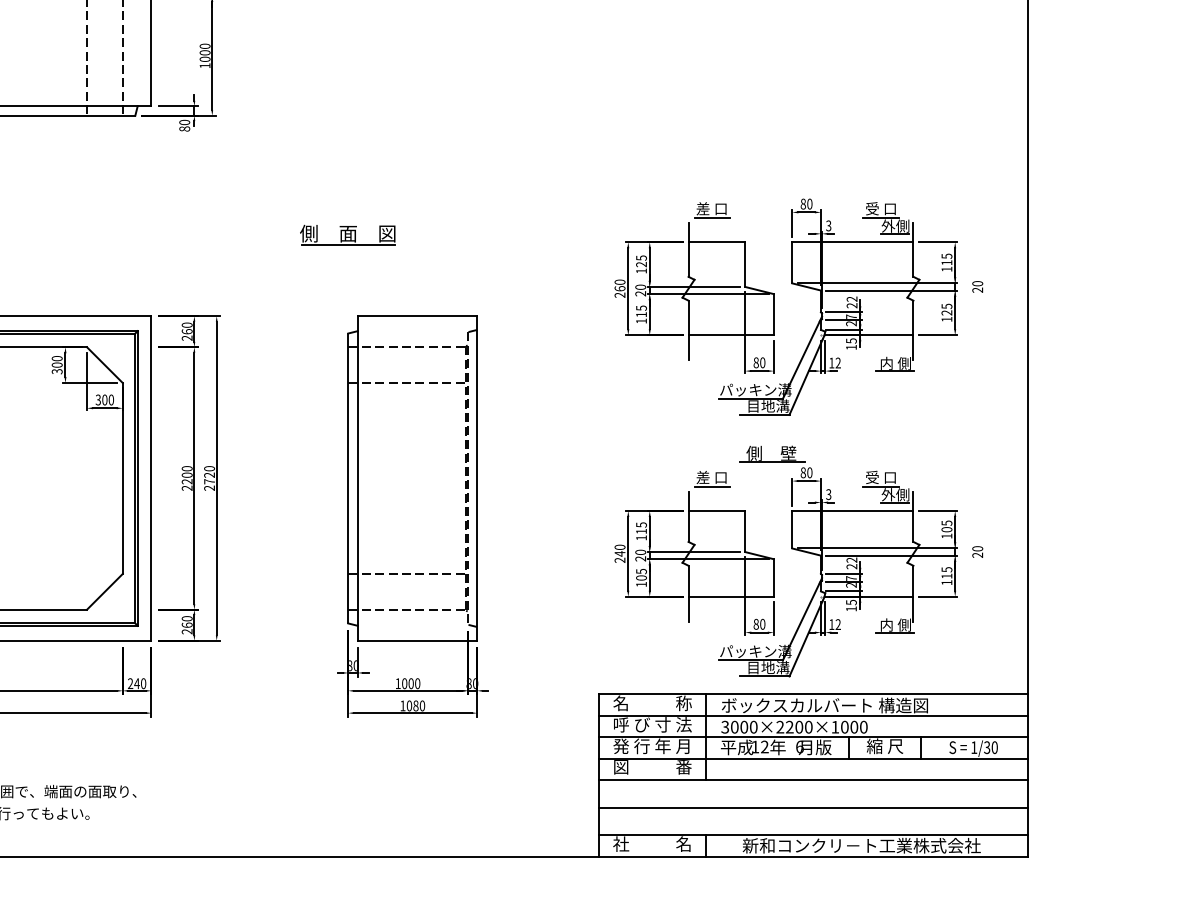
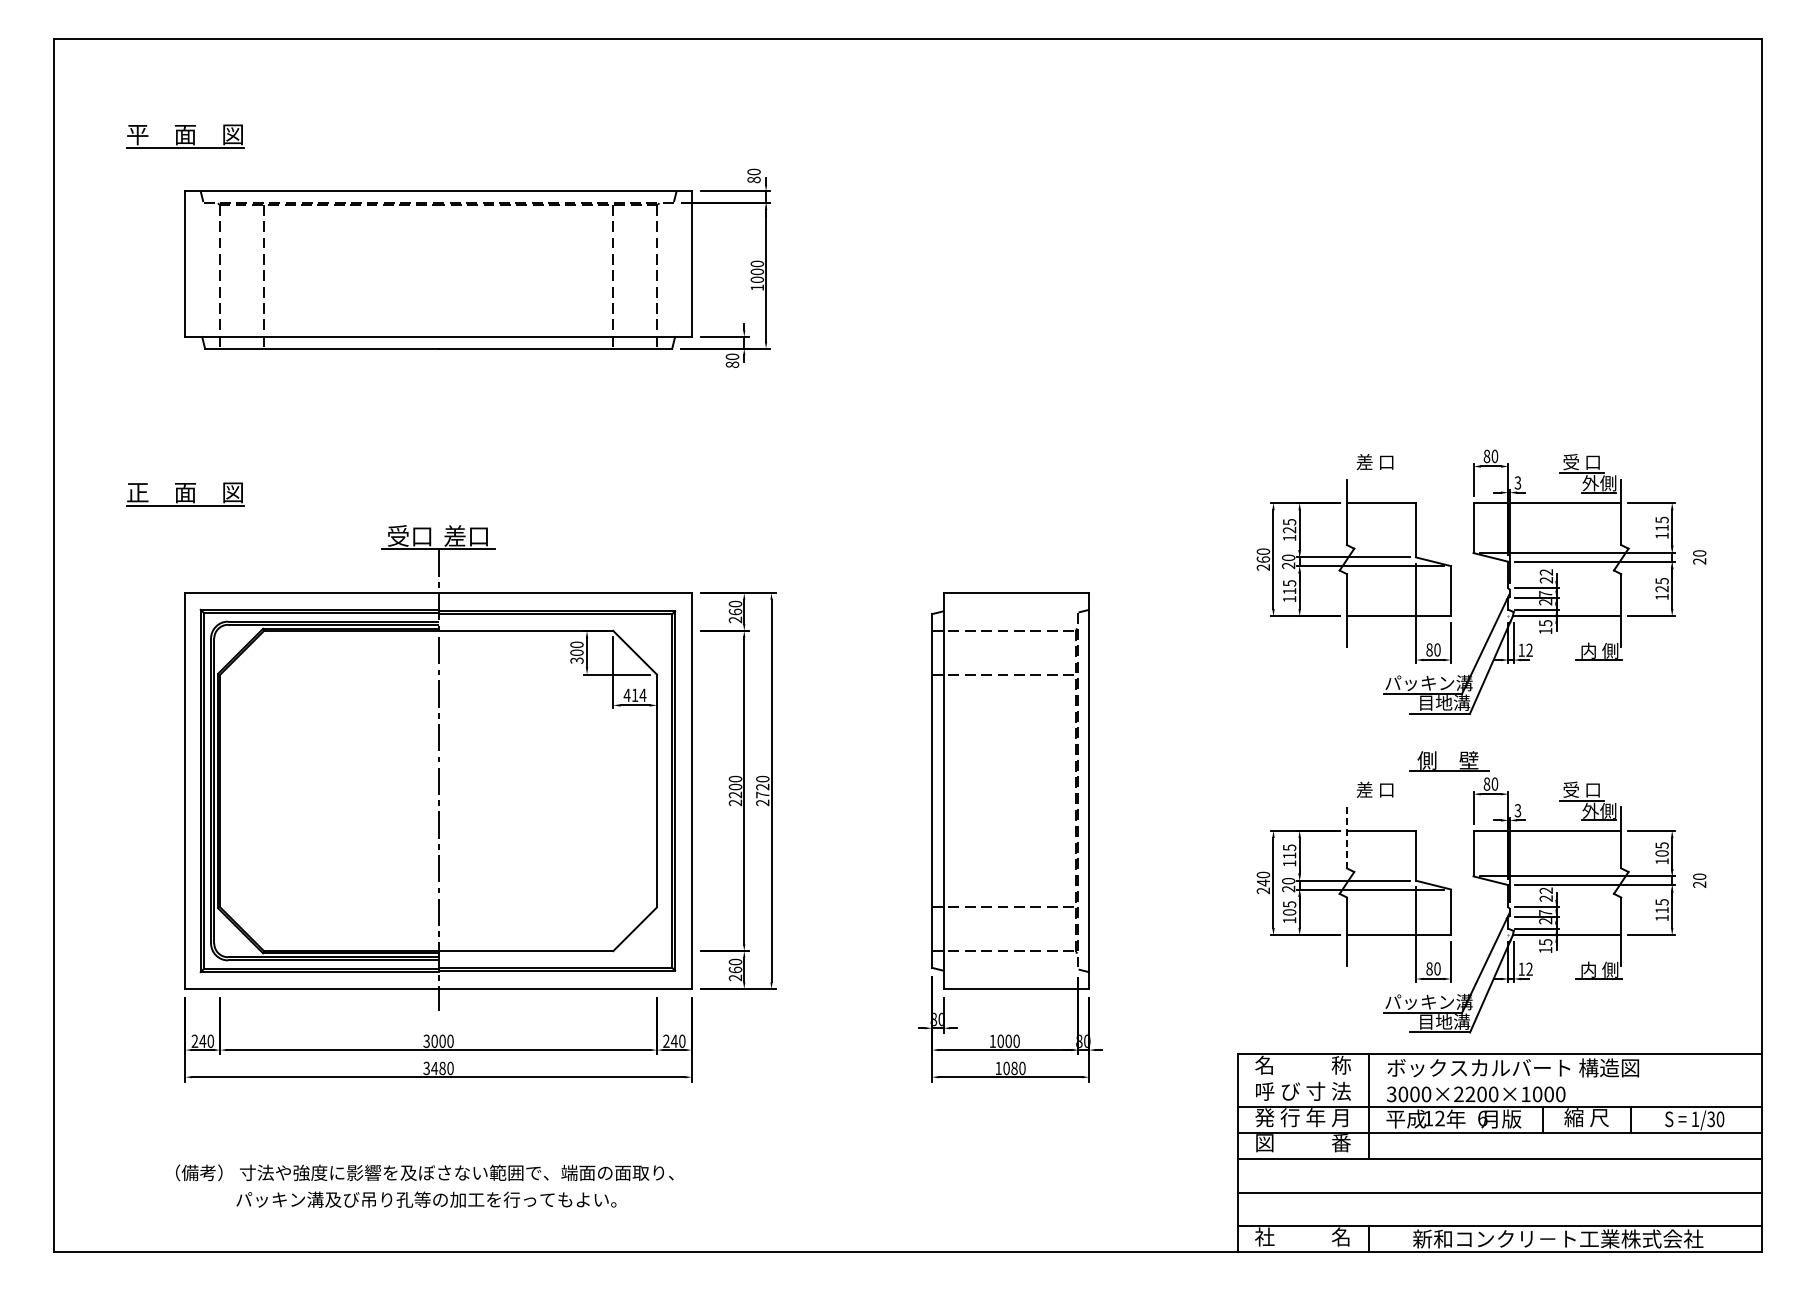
line: (711, 218) -> (1375, 473), removed
part: (347, 234) -> (931, 493), removed
text: (104, 399) -> (634, 694), 300 -> 414
line: (711, 486) -> (1375, 800), removed
line: (688, 516) -> (1346, 837), solid -> dashed
line: (813, 715) -> (1499, 1080), removed

